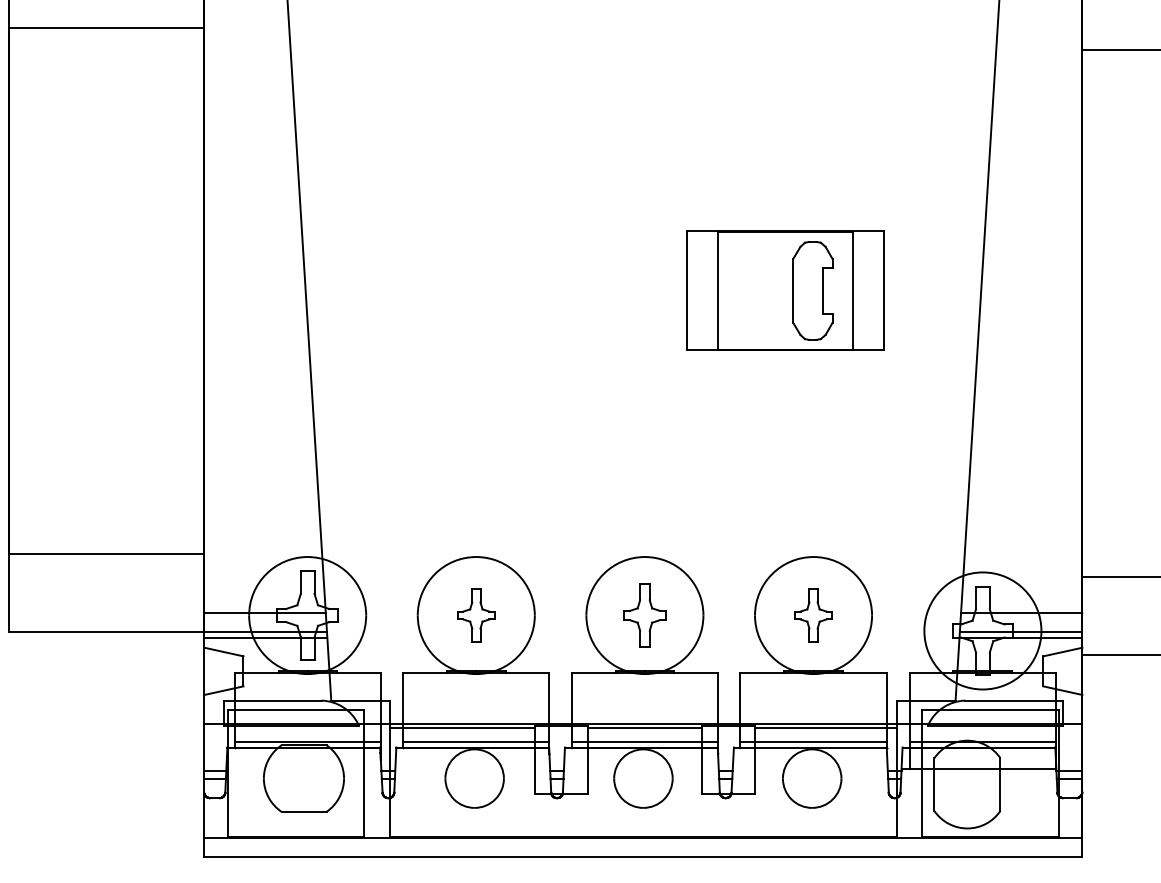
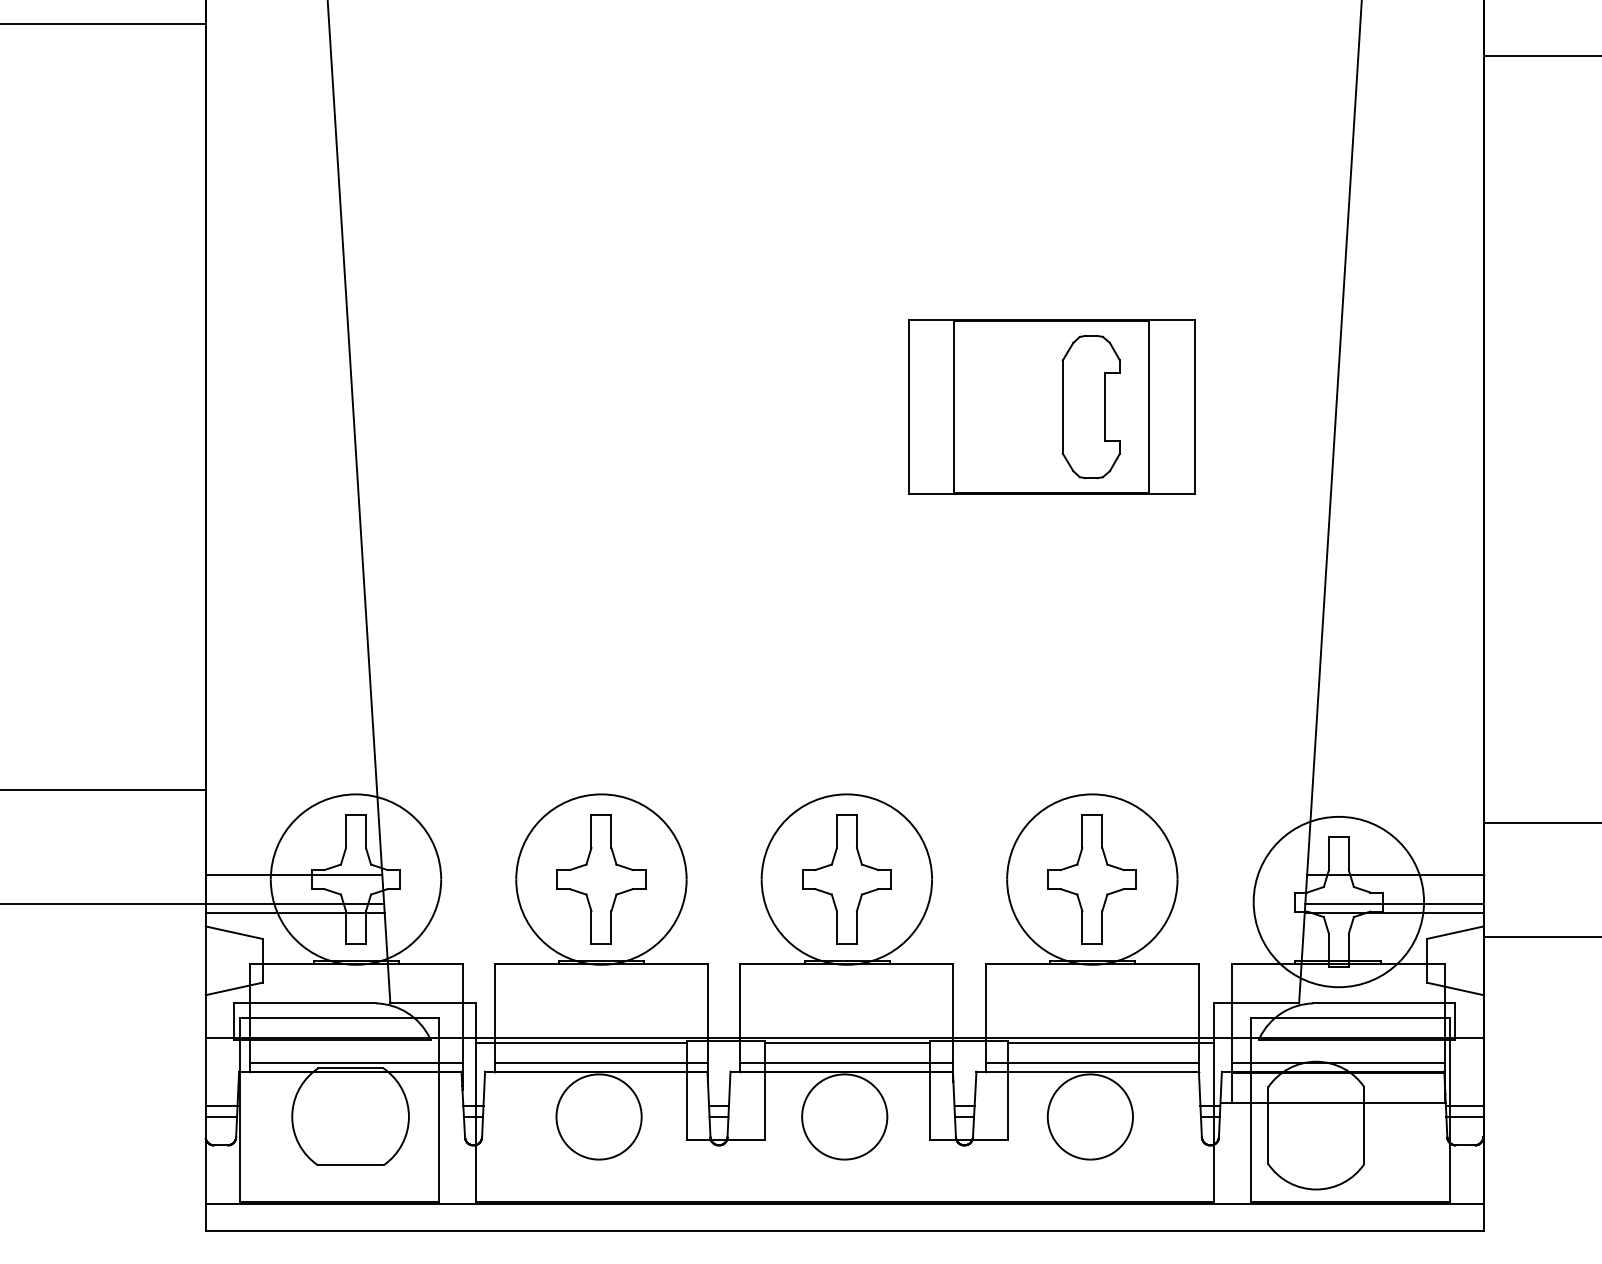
part: (476, 615) -> (601, 879), size x1.67
part: (644, 615) -> (846, 879), size x1.43
part: (813, 615) -> (1092, 879), size x1.67

